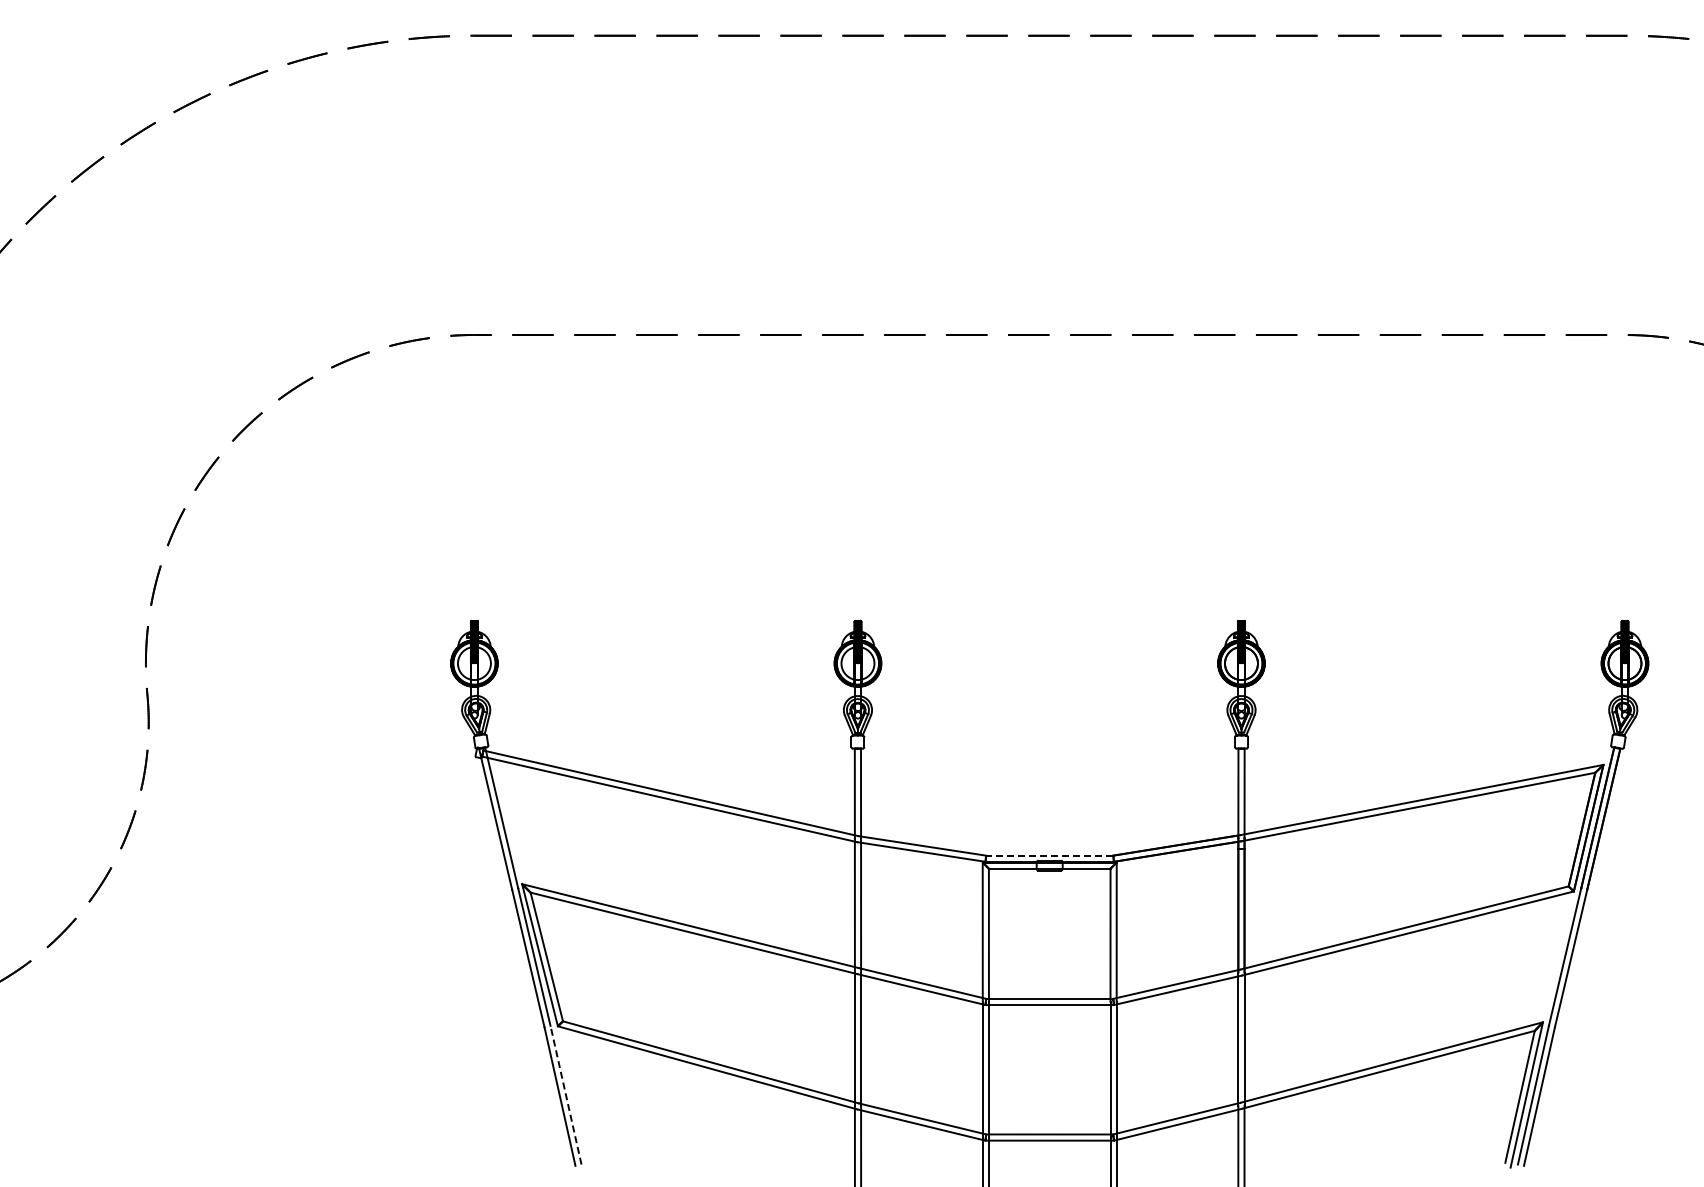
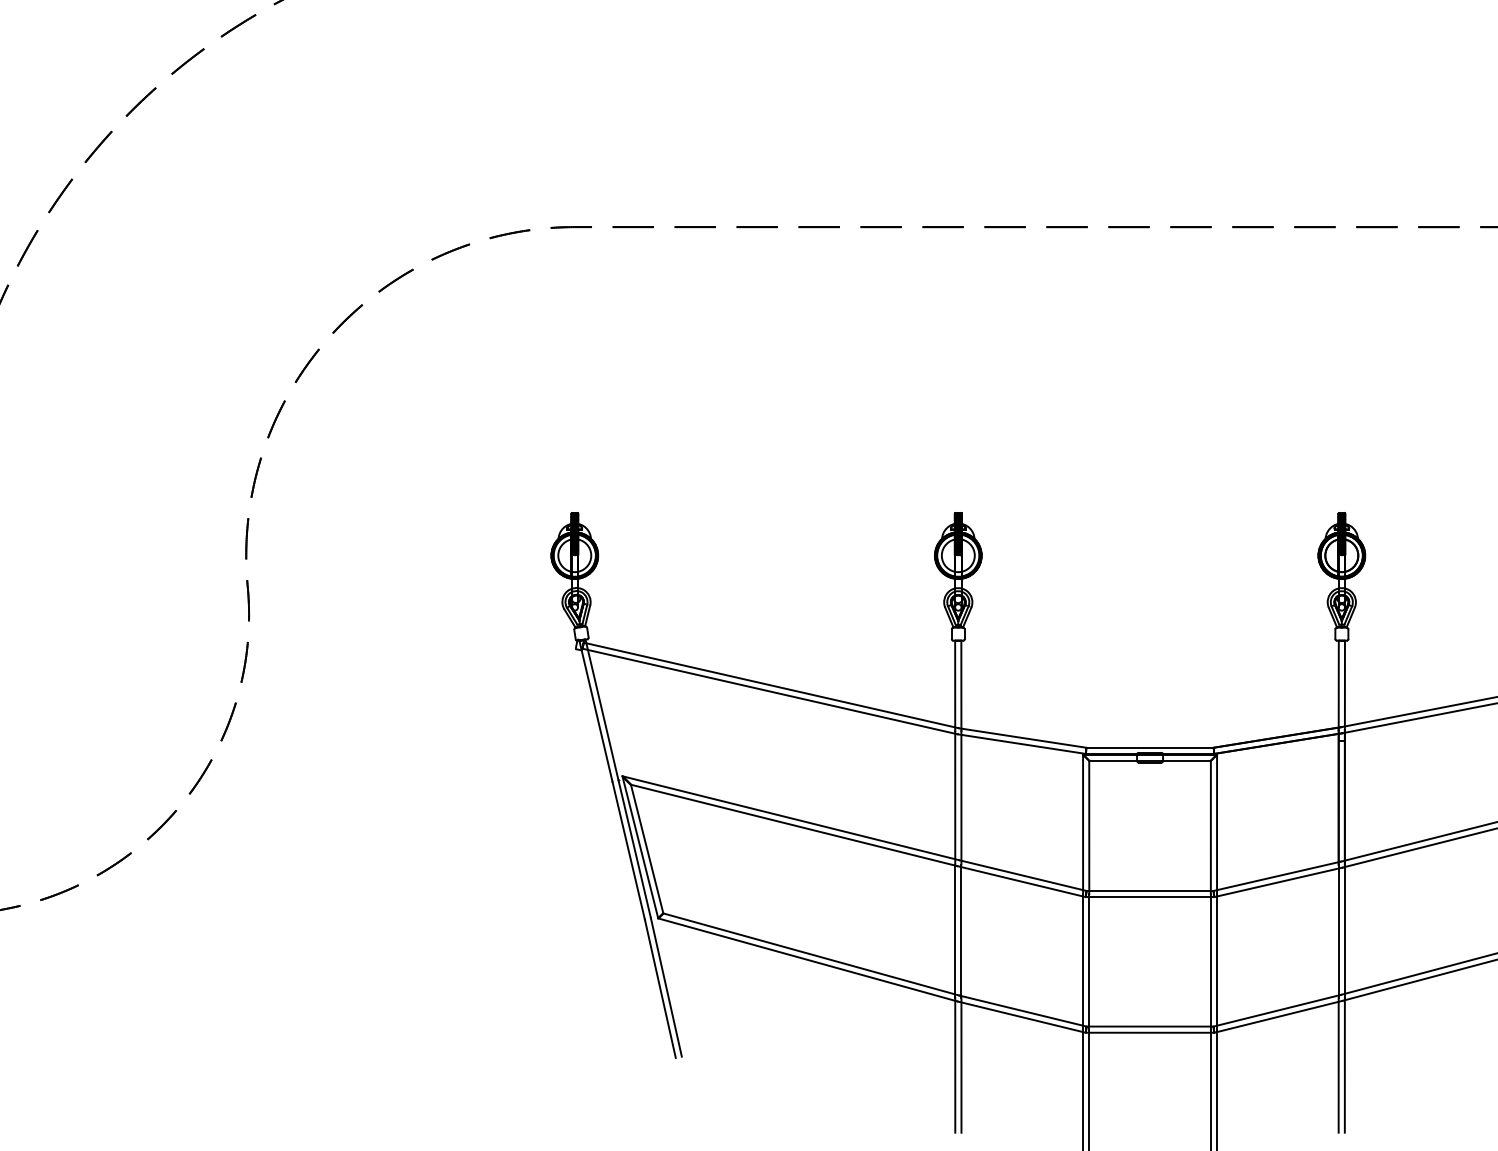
line: (1049, 855) -> (1149, 747), dashed -> solid
line: (565, 1094) -> (665, 986), dashed -> solid

